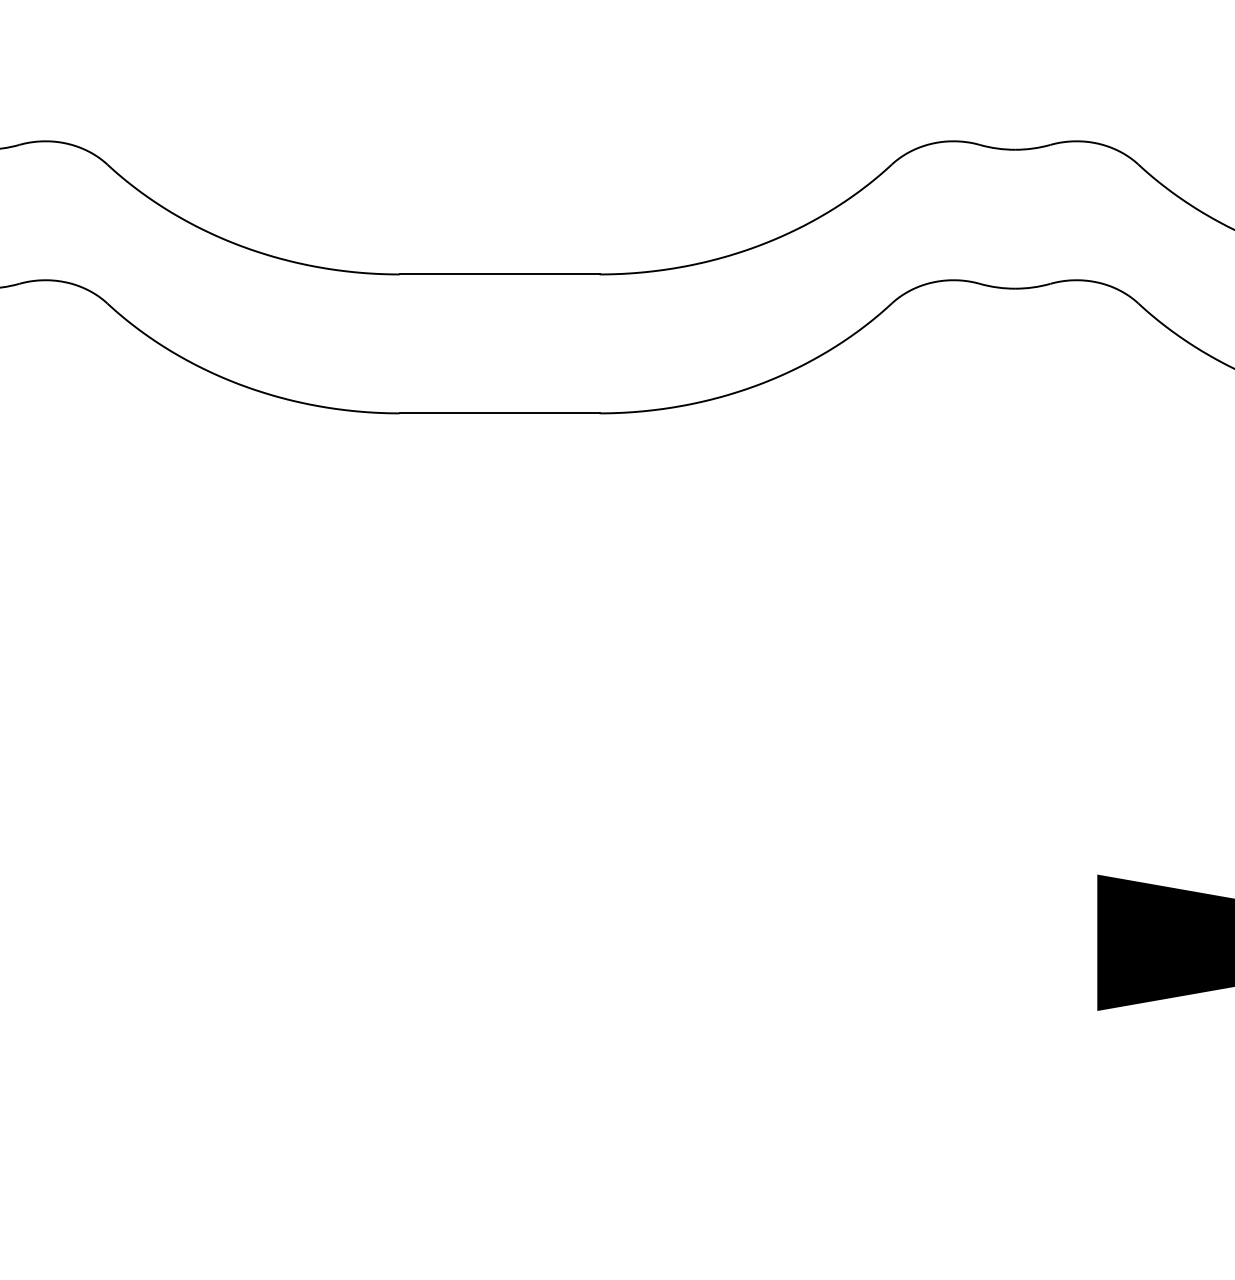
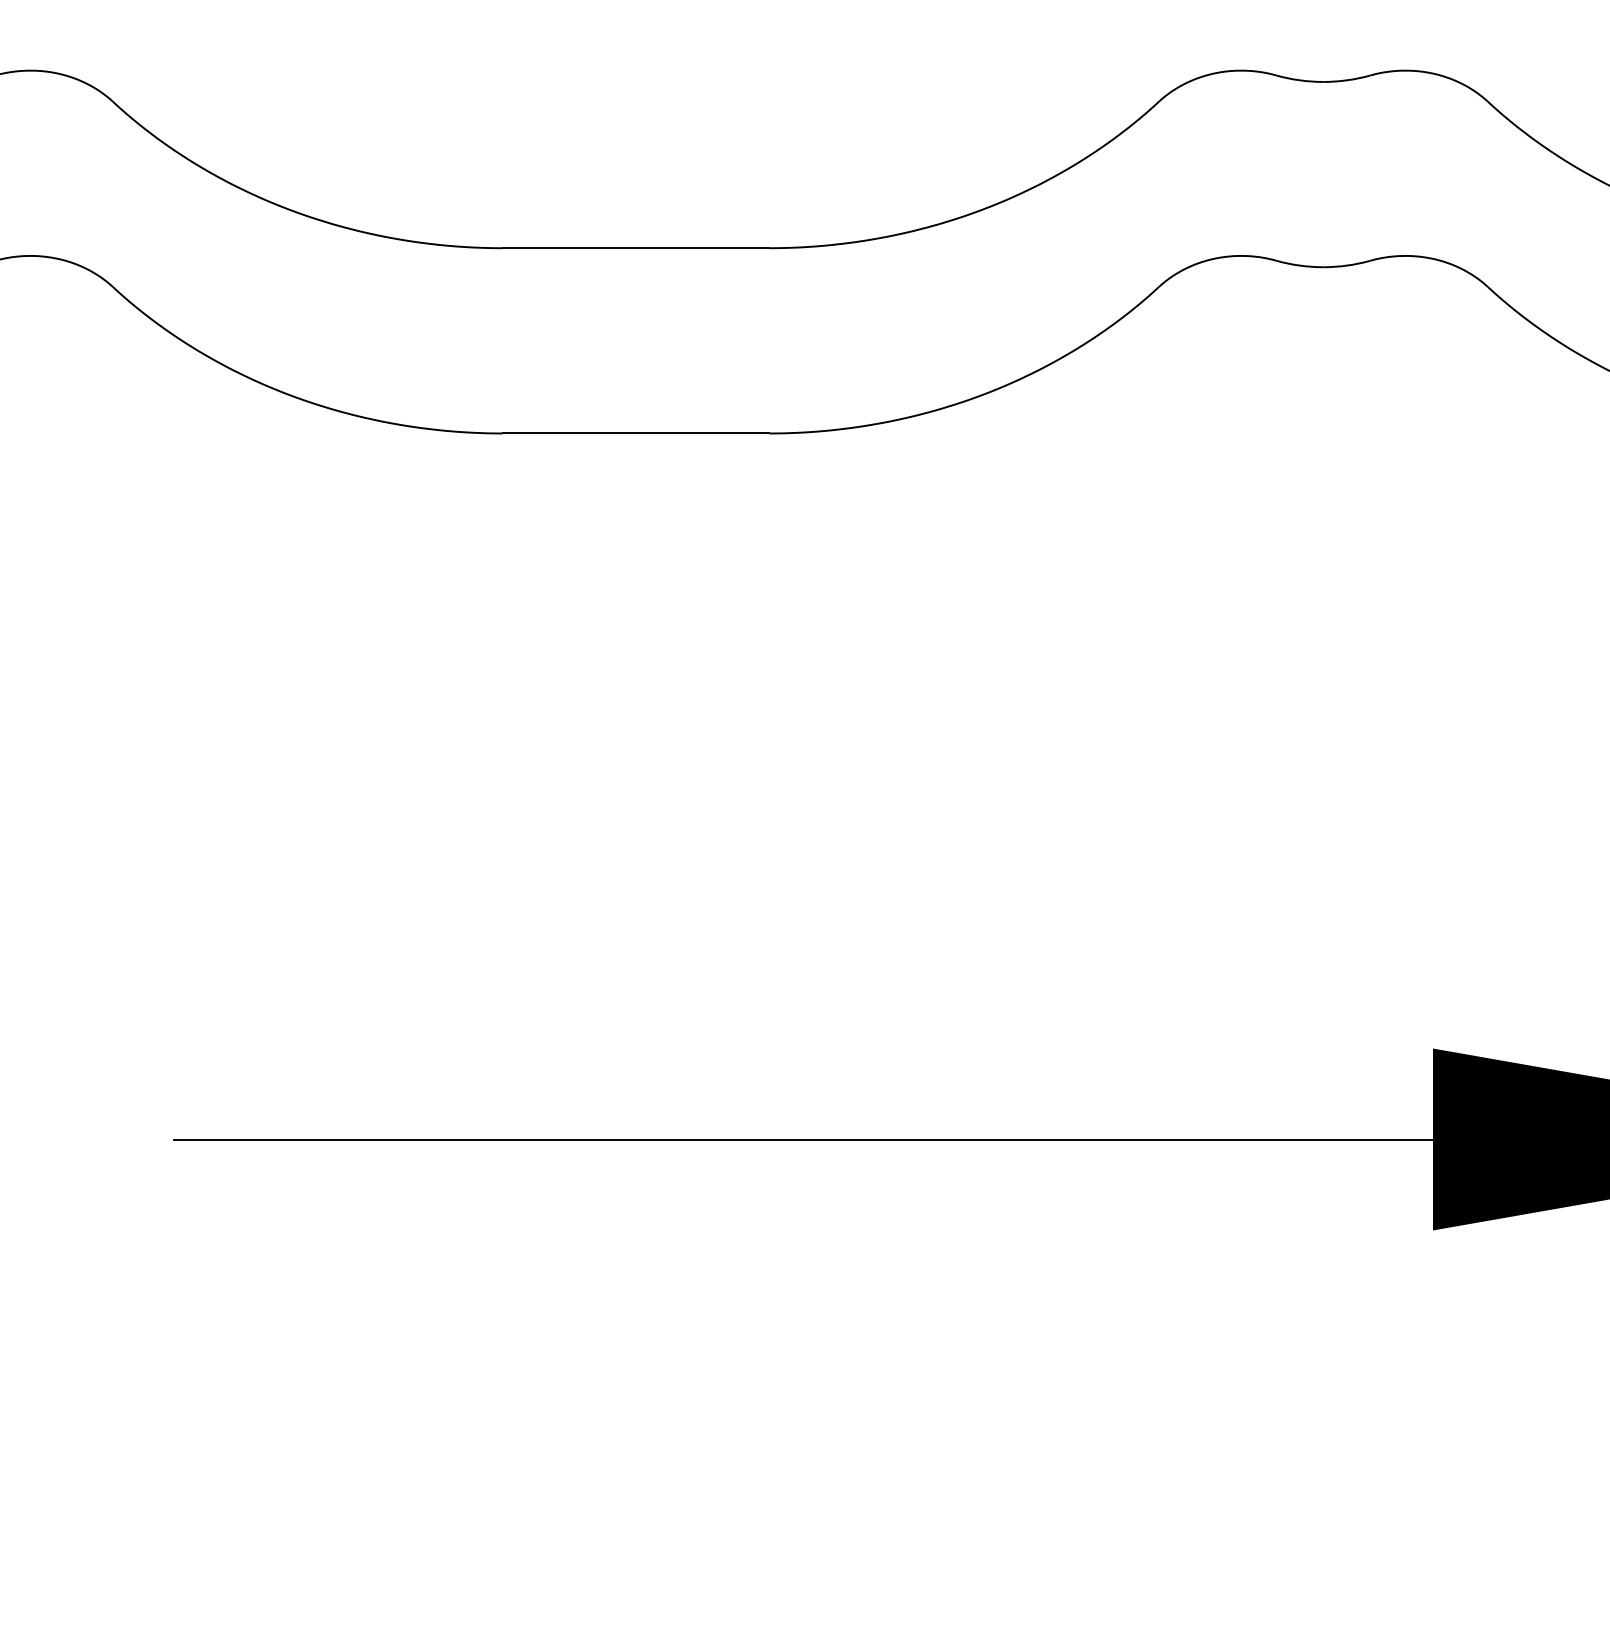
line: (624, 942) -> (802, 1139), added

